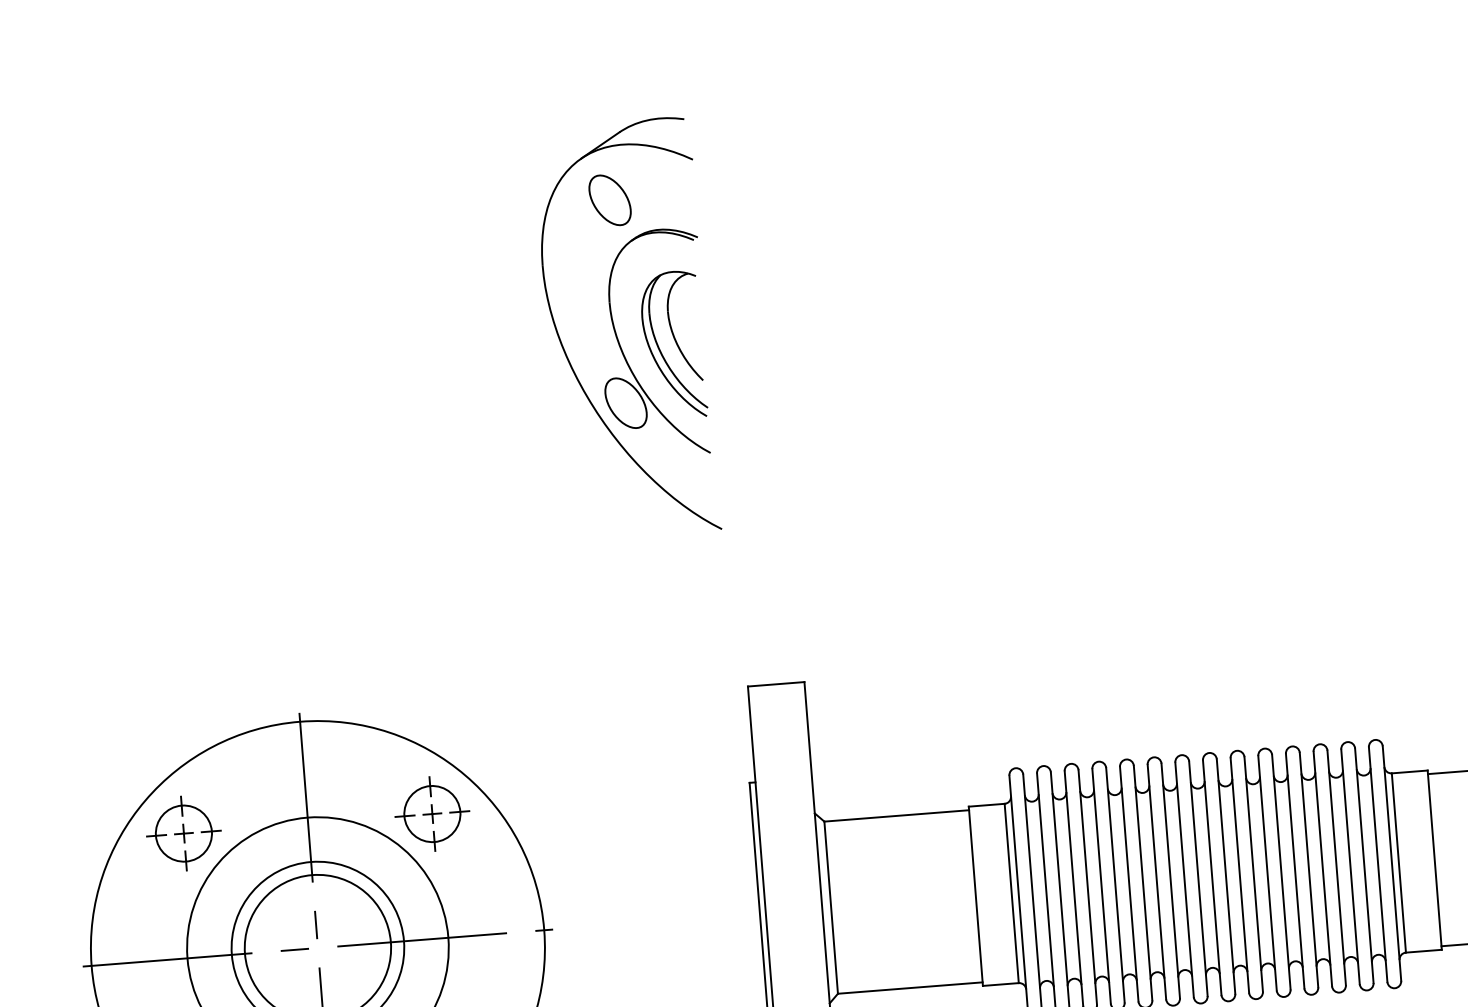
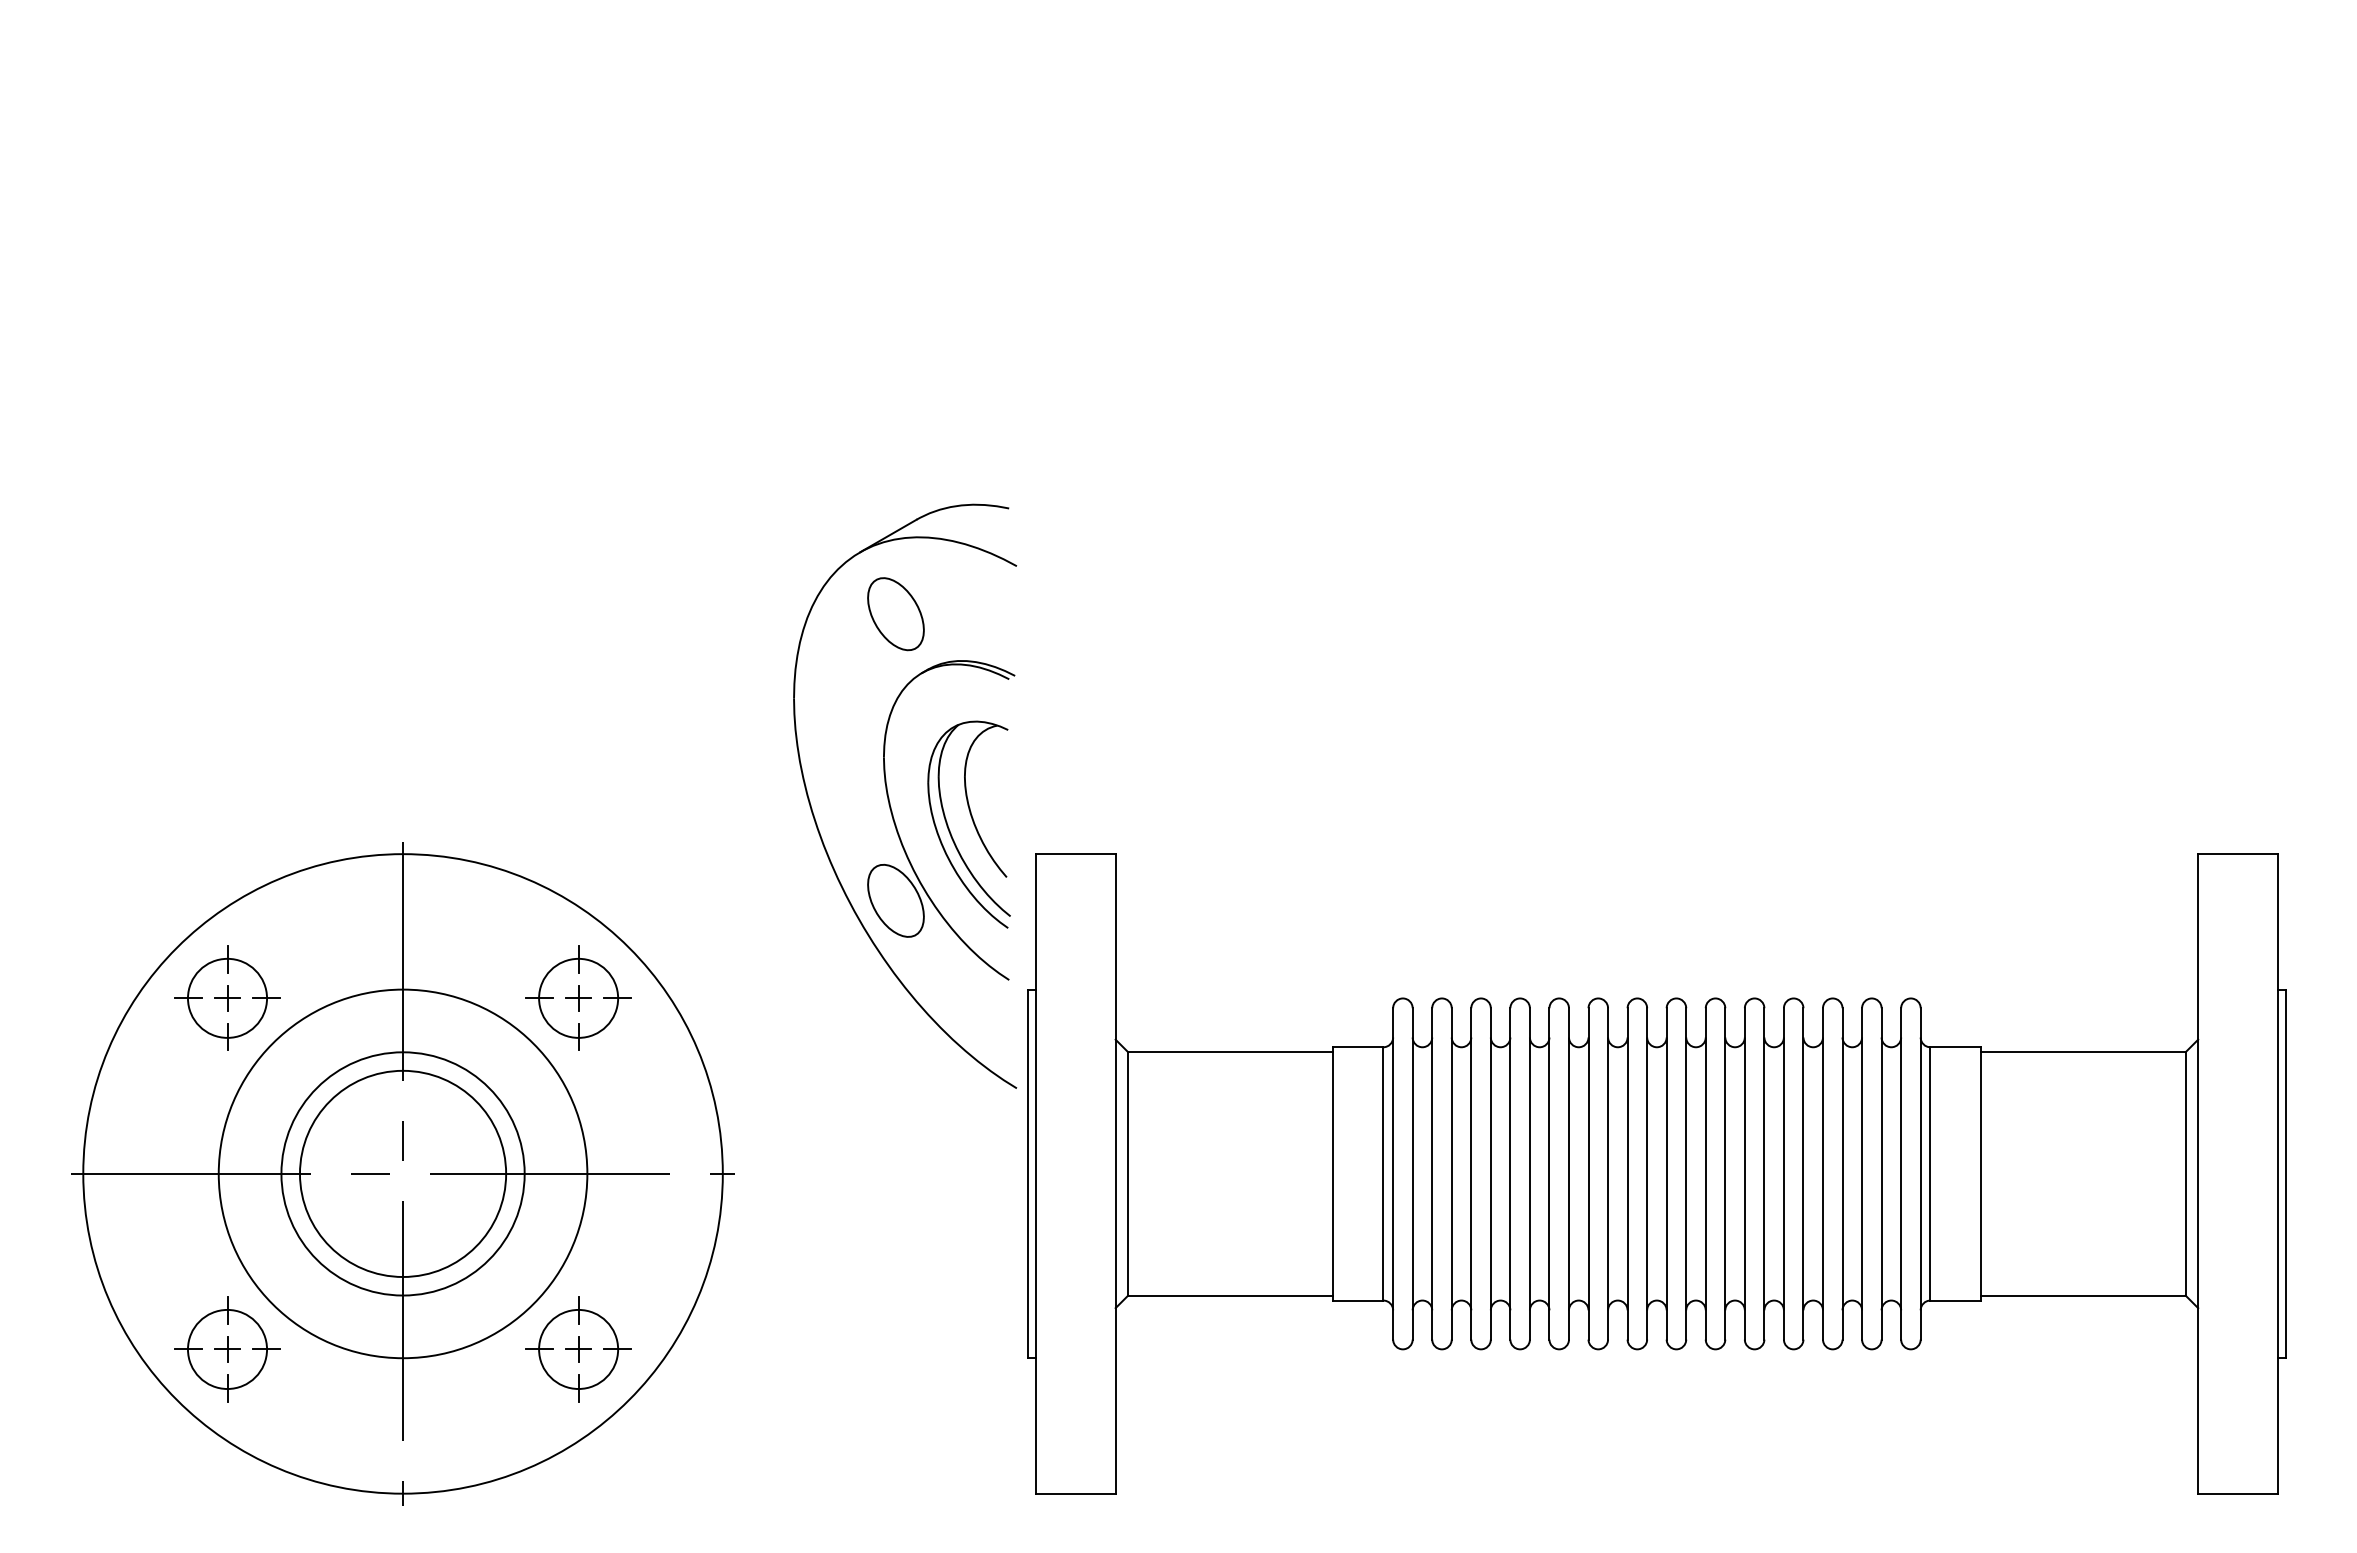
part: (615, 330) -> (889, 797), moved

